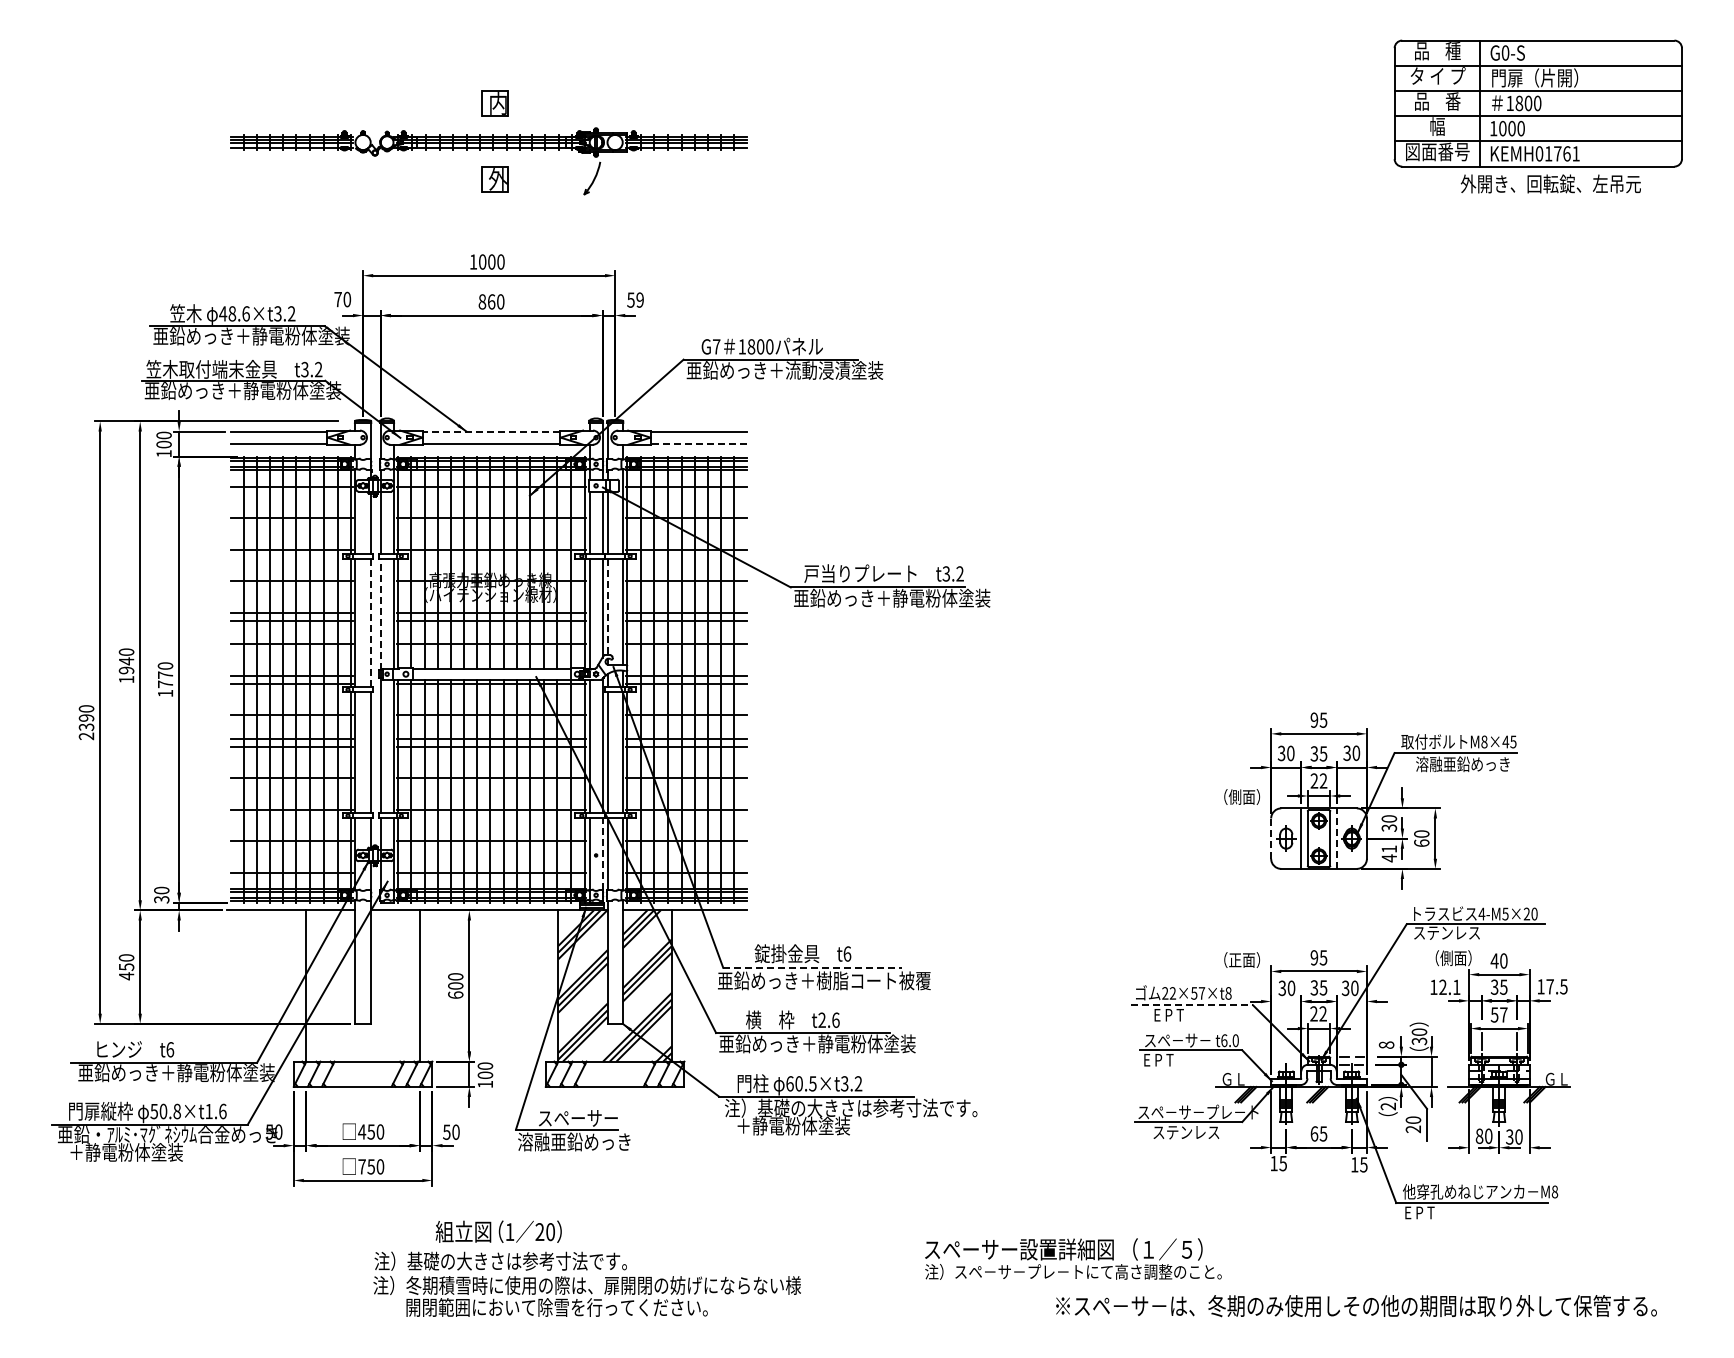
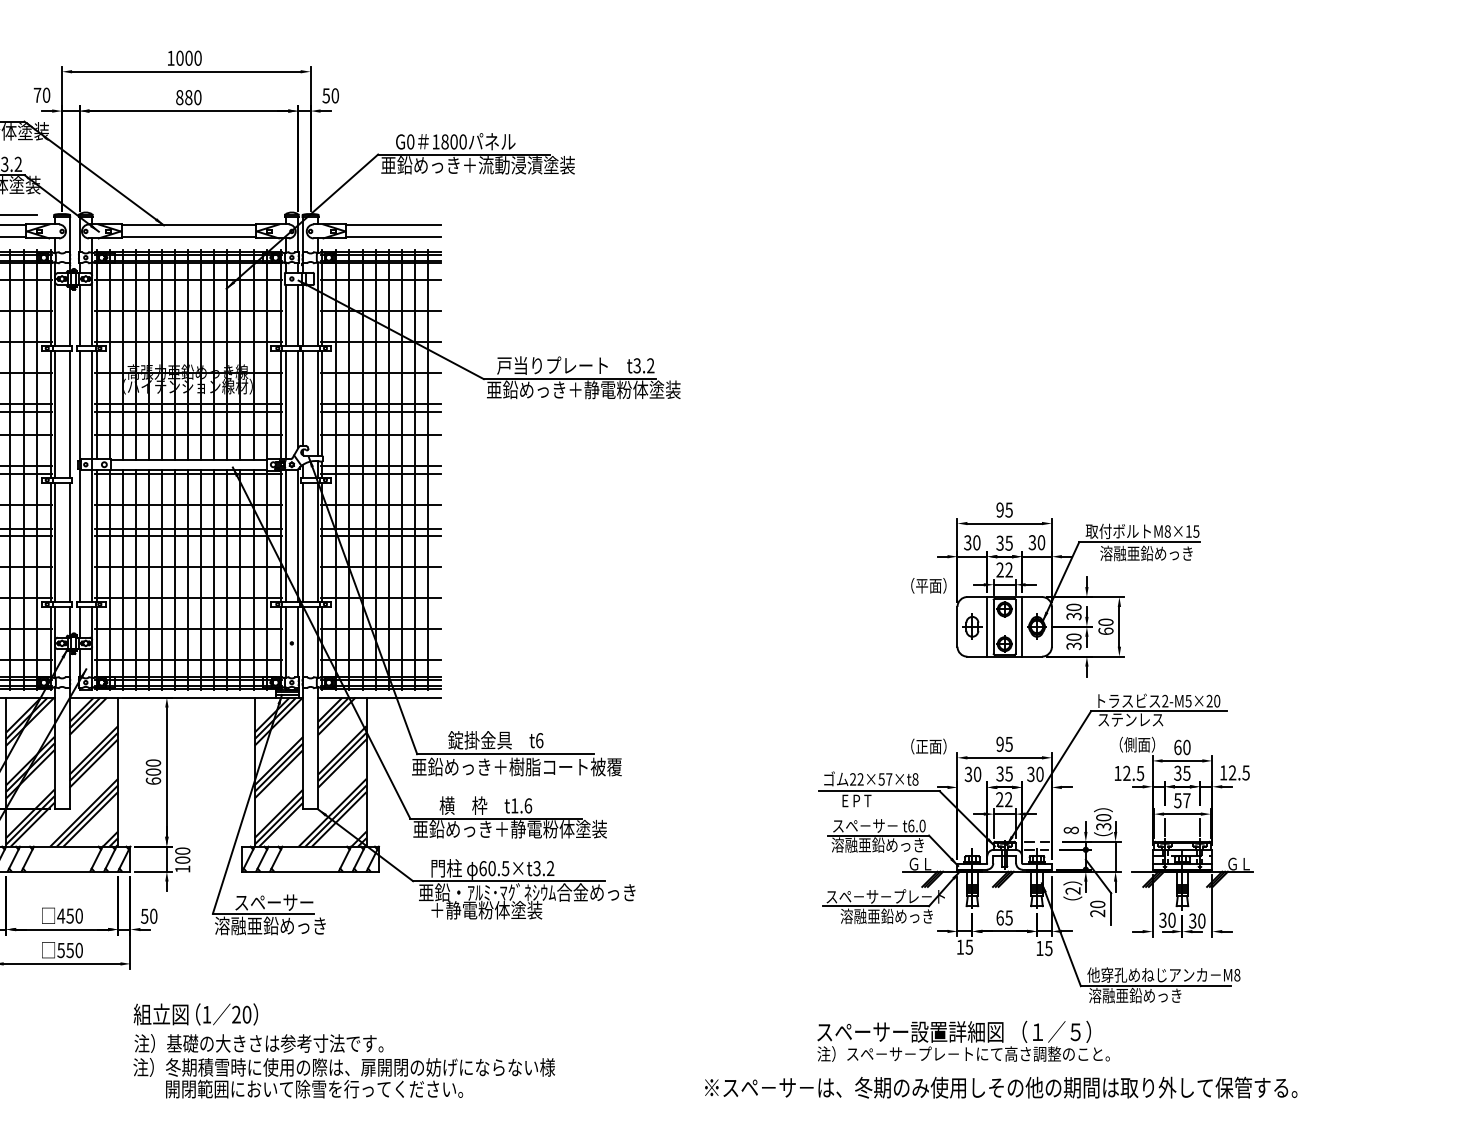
text: (639, 299) -> (334, 95), 59 -> 50
text: (491, 301) -> (188, 97), 860 -> 880
text: (716, 346) -> (410, 141), G7 -> G0
line: (491, 431) -> (188, 225), dashed -> solid
line: (699, 443) -> (393, 237), dashed -> solid
line: (607, 607) -> (303, 398), dashed -> solid
line: (380, 614) -> (79, 405), dashed -> solid
line: (370, 623) -> (69, 414), dashed -> solid
text: (1505, 741) -> (1188, 531), M8×45 -> M8×15
text: (1234, 796) -> (921, 585), （側面） -> （平面）
line: (1271, 838) -> (957, 626), dashed -> solid
line: (1336, 838) -> (1021, 626), dashed -> solid
text: (1389, 853) -> (1074, 641), 41 -> 30
line: (602, 854) -> (298, 642), dashed -> solid
text: (1481, 913) -> (1164, 700), 4-M5×20 -> 2-M5×20
text: (1494, 960) -> (1177, 746), 40 -> 60
line: (812, 967) -> (505, 753), dashed -> solid
hatch: (362, 985) -> (61, 771), added
text: (1549, 986) -> (1231, 772), 17.5 -> 12.5
text: (1456, 987) -> (1140, 773), 12.1 -> 12.5
line: (1192, 1005) -> (879, 791), dashed -> solid
text: (821, 1019) -> (514, 805), t2.6 -> t1.6
text: (1190, 1059) -> (877, 844), E P T -> 溶融亜鉛めっき
text: (851, 1107) -> (543, 891), 注）基礎の大きさは参考寸法です。 -> 亜鉛・ｱﾙﾐ･ﾏｸﾞﾈｼｳﾑ合金めっき
text: (1199, 1132) -> (886, 916), ステンレス -> 溶融亜鉛めっき
text: (1479, 1135) -> (1162, 919), 80 -> 30
text: (361, 1166) -> (60, 950), 750 -> 550
text: (1451, 1212) -> (1135, 995), E P T -> 溶融亜鉛めっき
text: (1073, 1258) -> (963, 1040), moved
text: (586, 1283) -> (343, 1065), moved
text: (1356, 1306) -> (1001, 1088), moved

